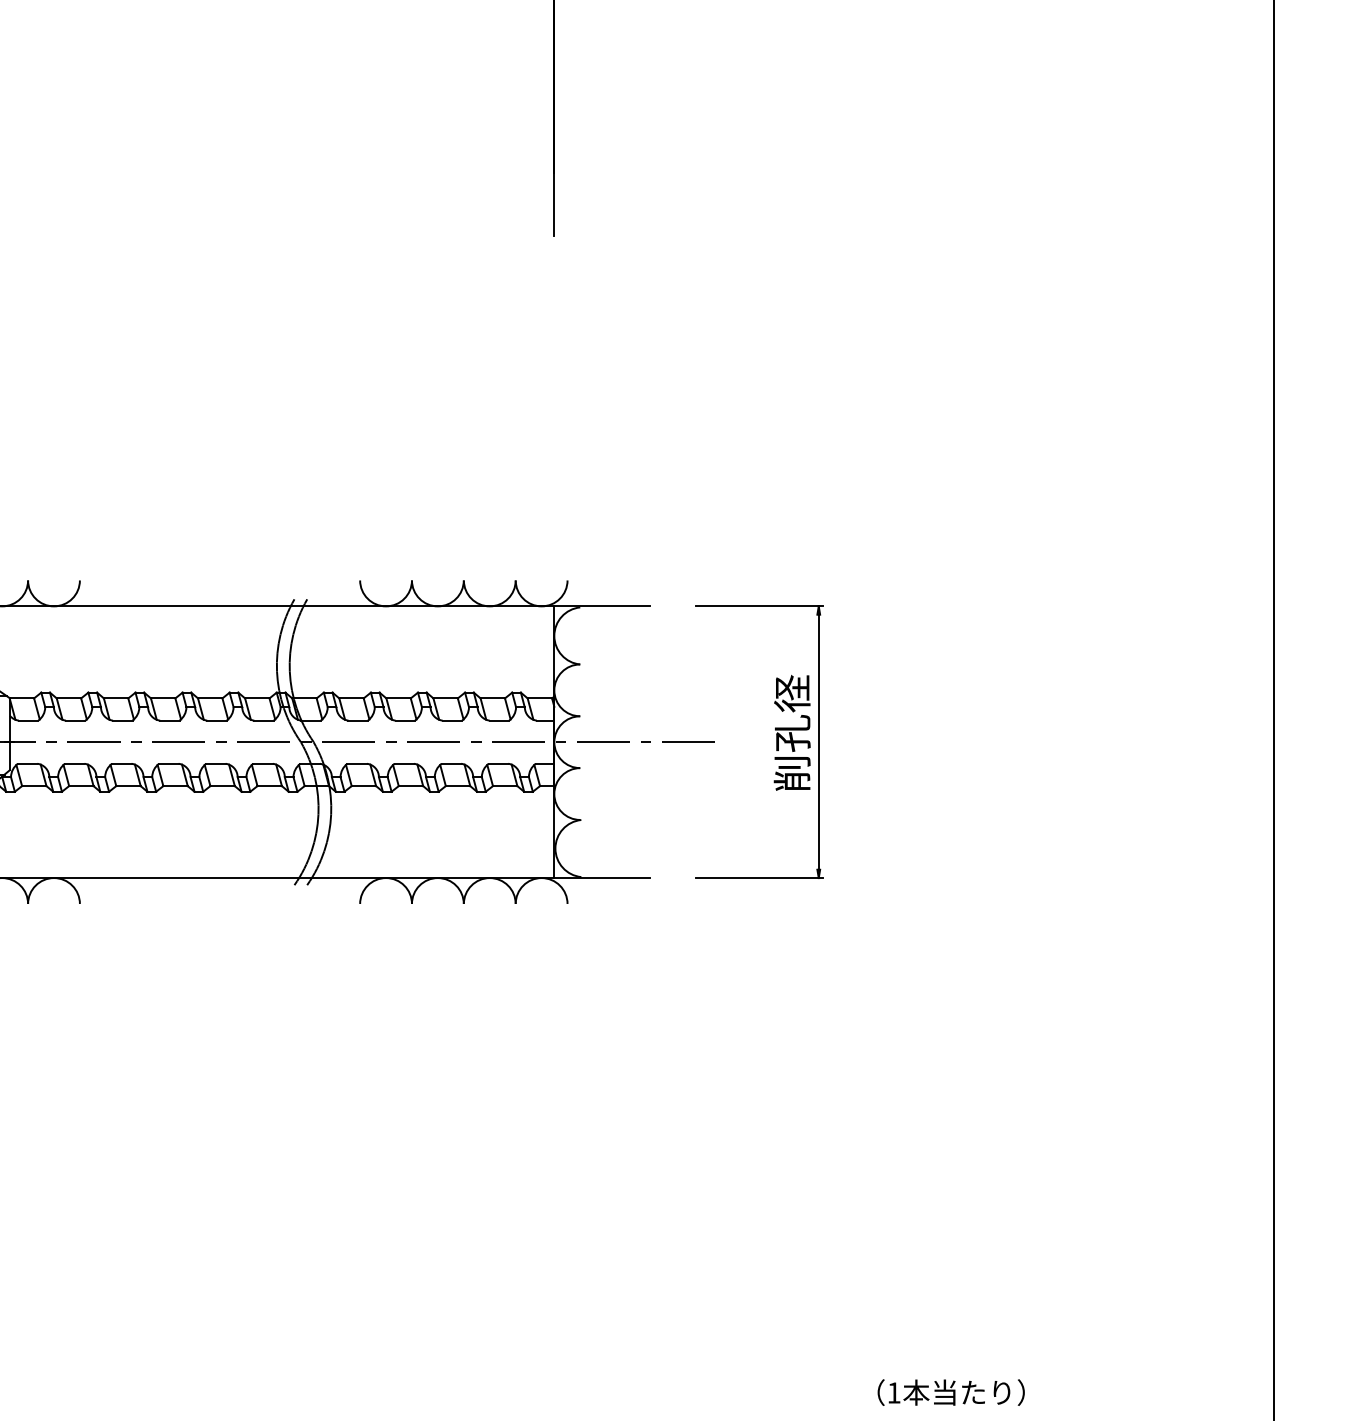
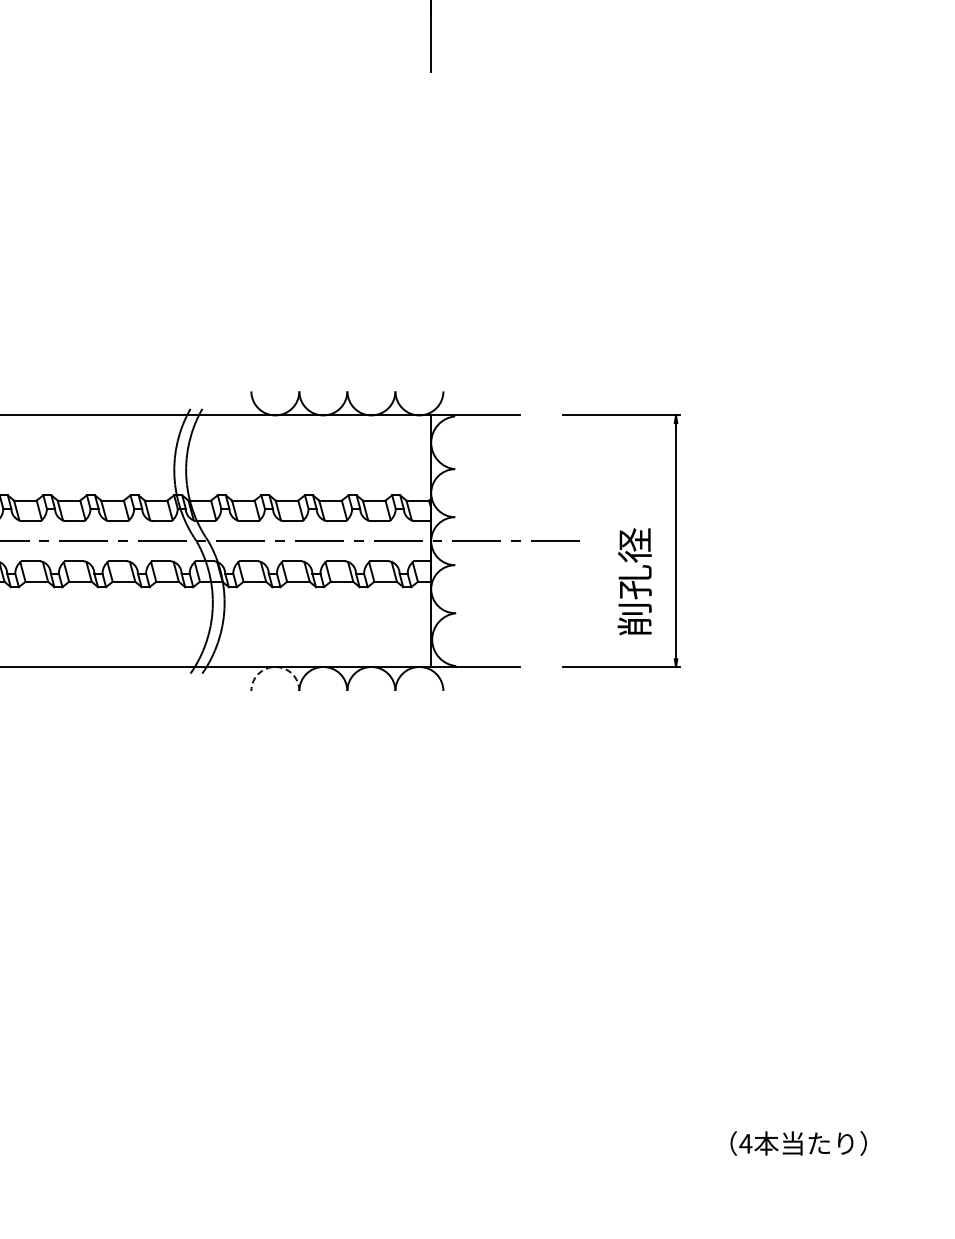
text: (791, 732) -> (634, 581), moved
arc: (386, 878) -> (275, 667), solid -> dashed
text: (894, 1392) -> (746, 1143), 1 -> 4

